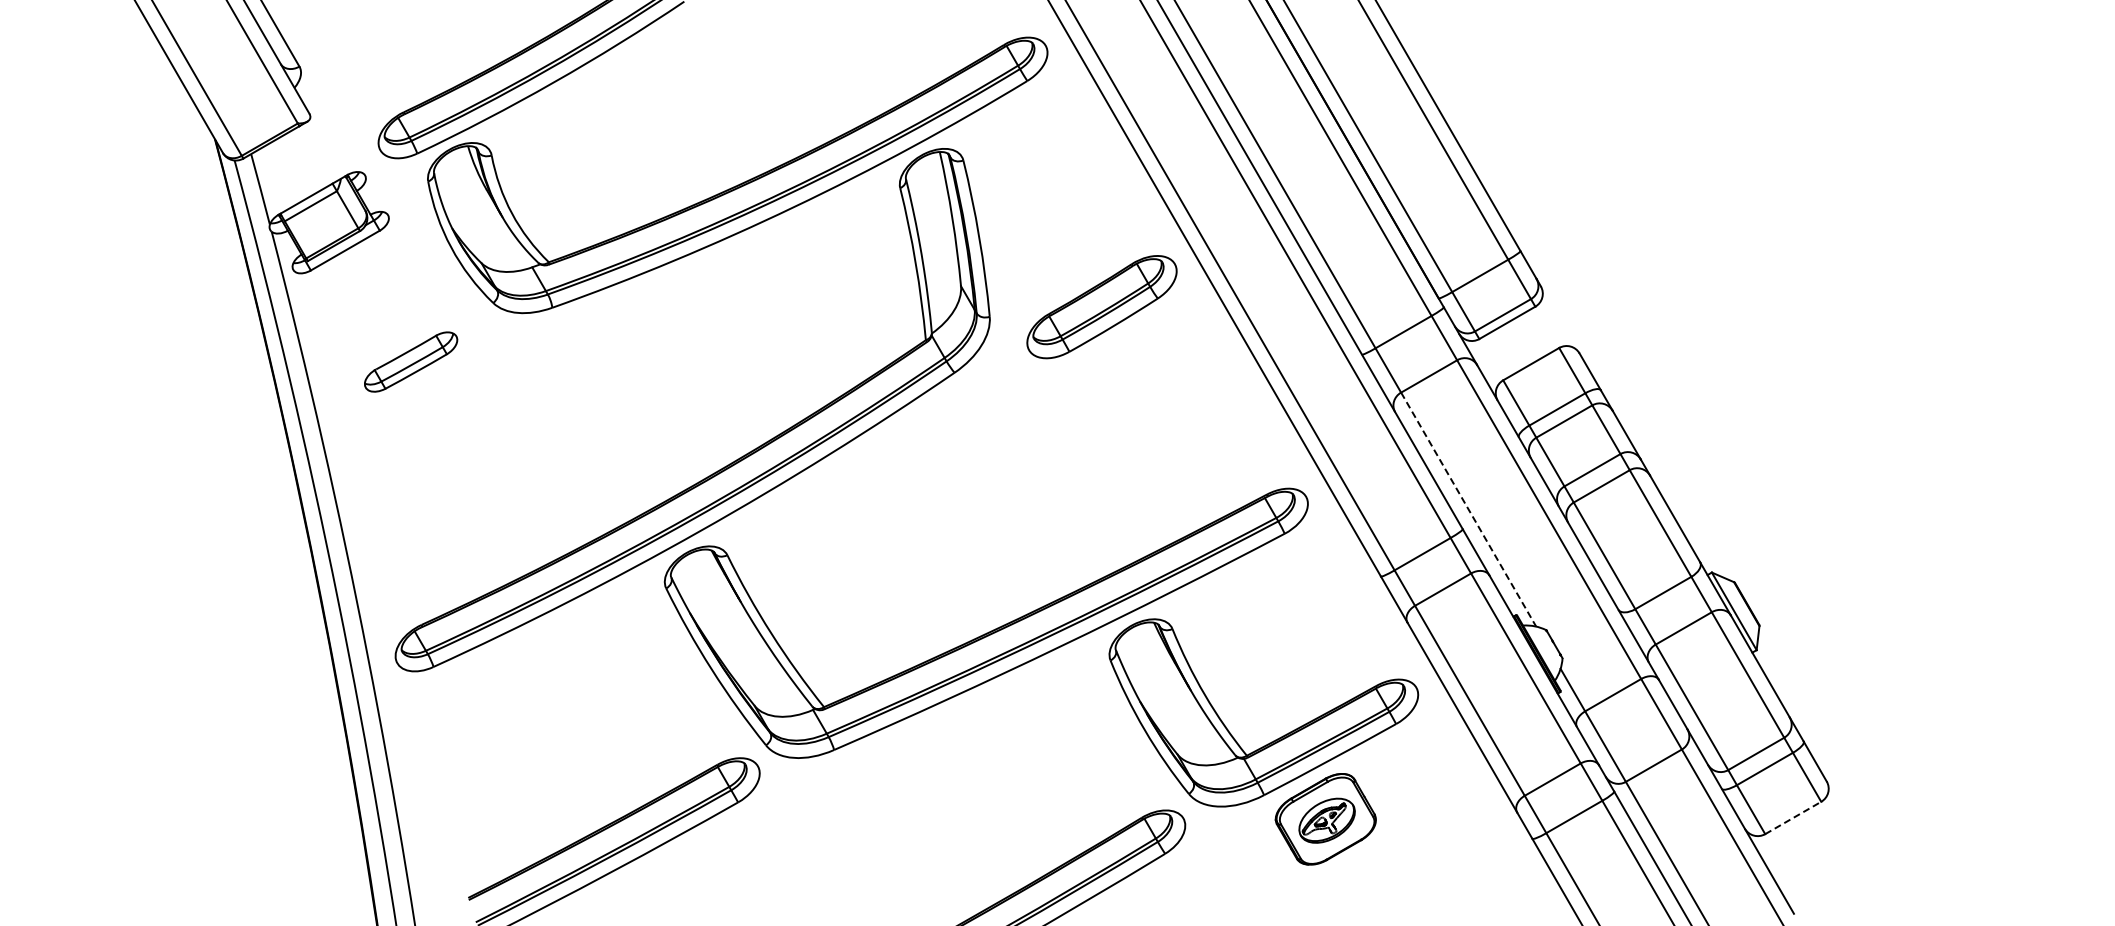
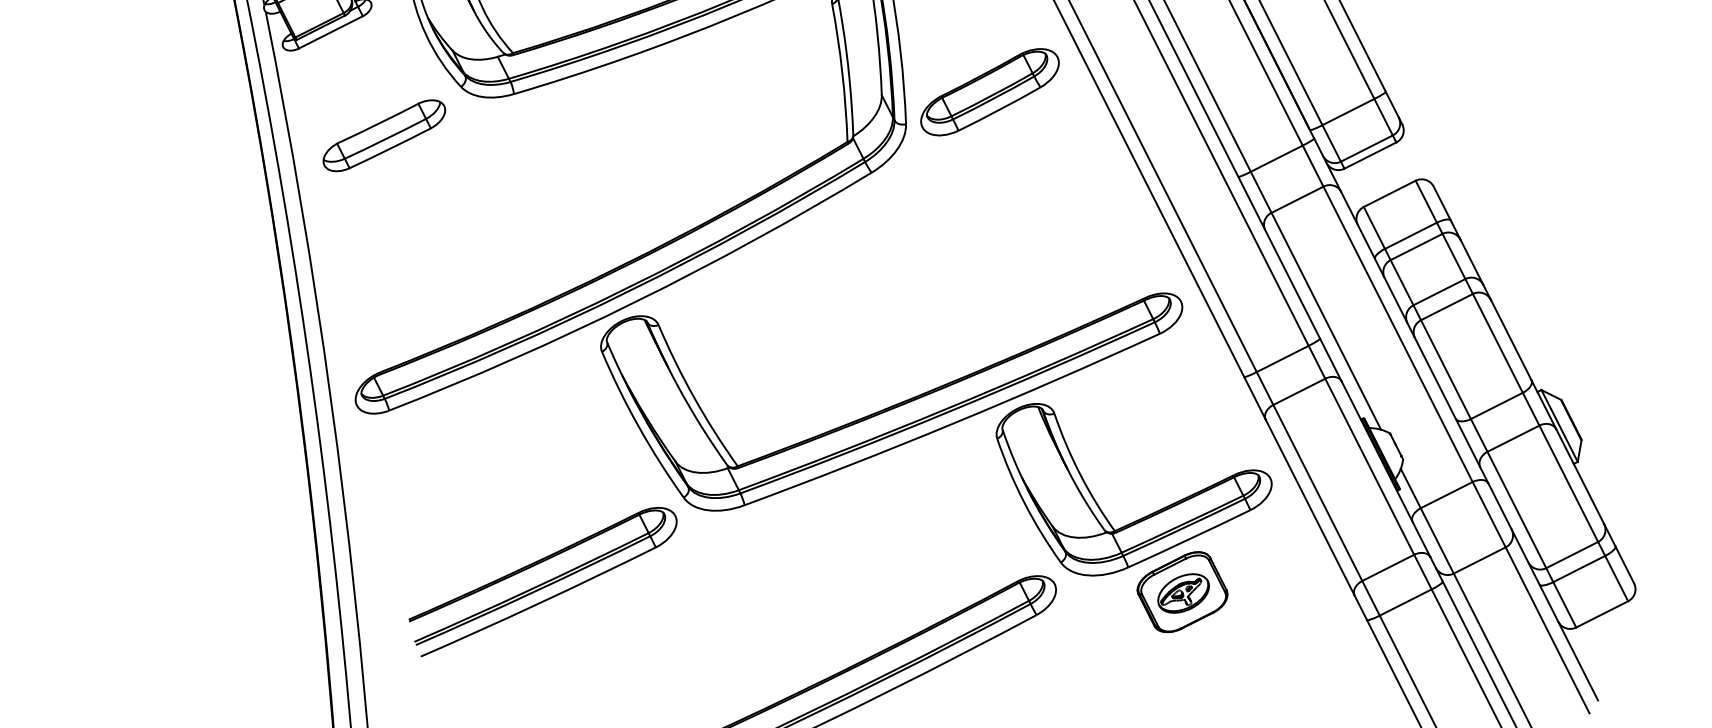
part: (1101, 307) -> (989, 92), moved
part: (410, 361) -> (383, 135), size x1.43
line: (1468, 510) -> (1326, 322), dashed -> solid
line: (1793, 817) -> (1602, 613), dashed -> solid

